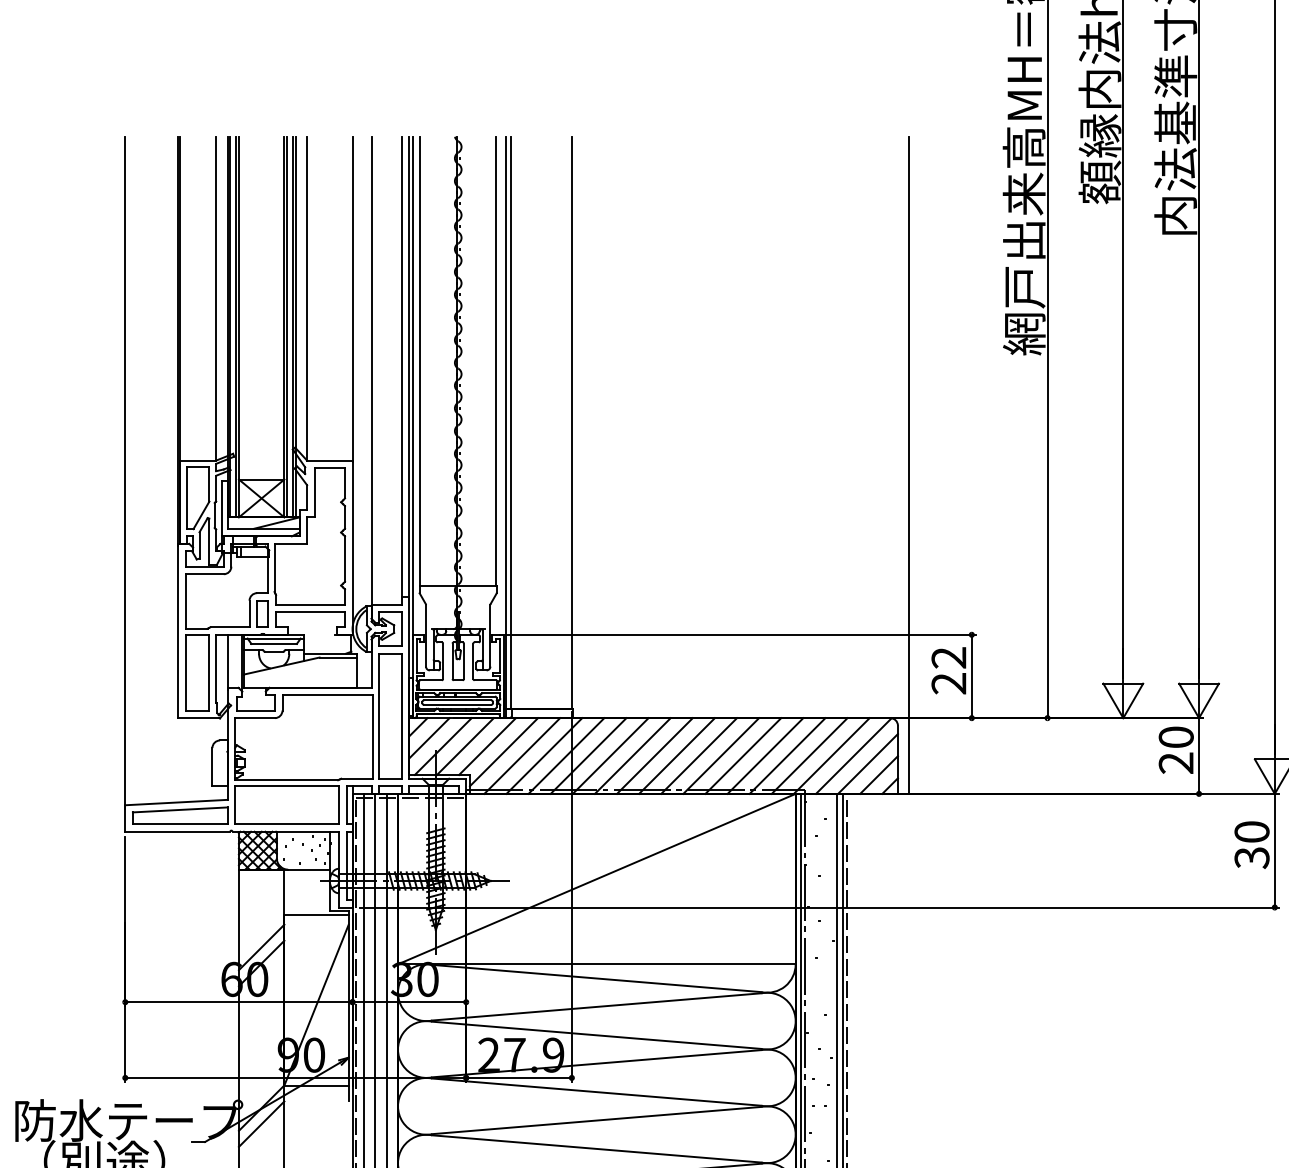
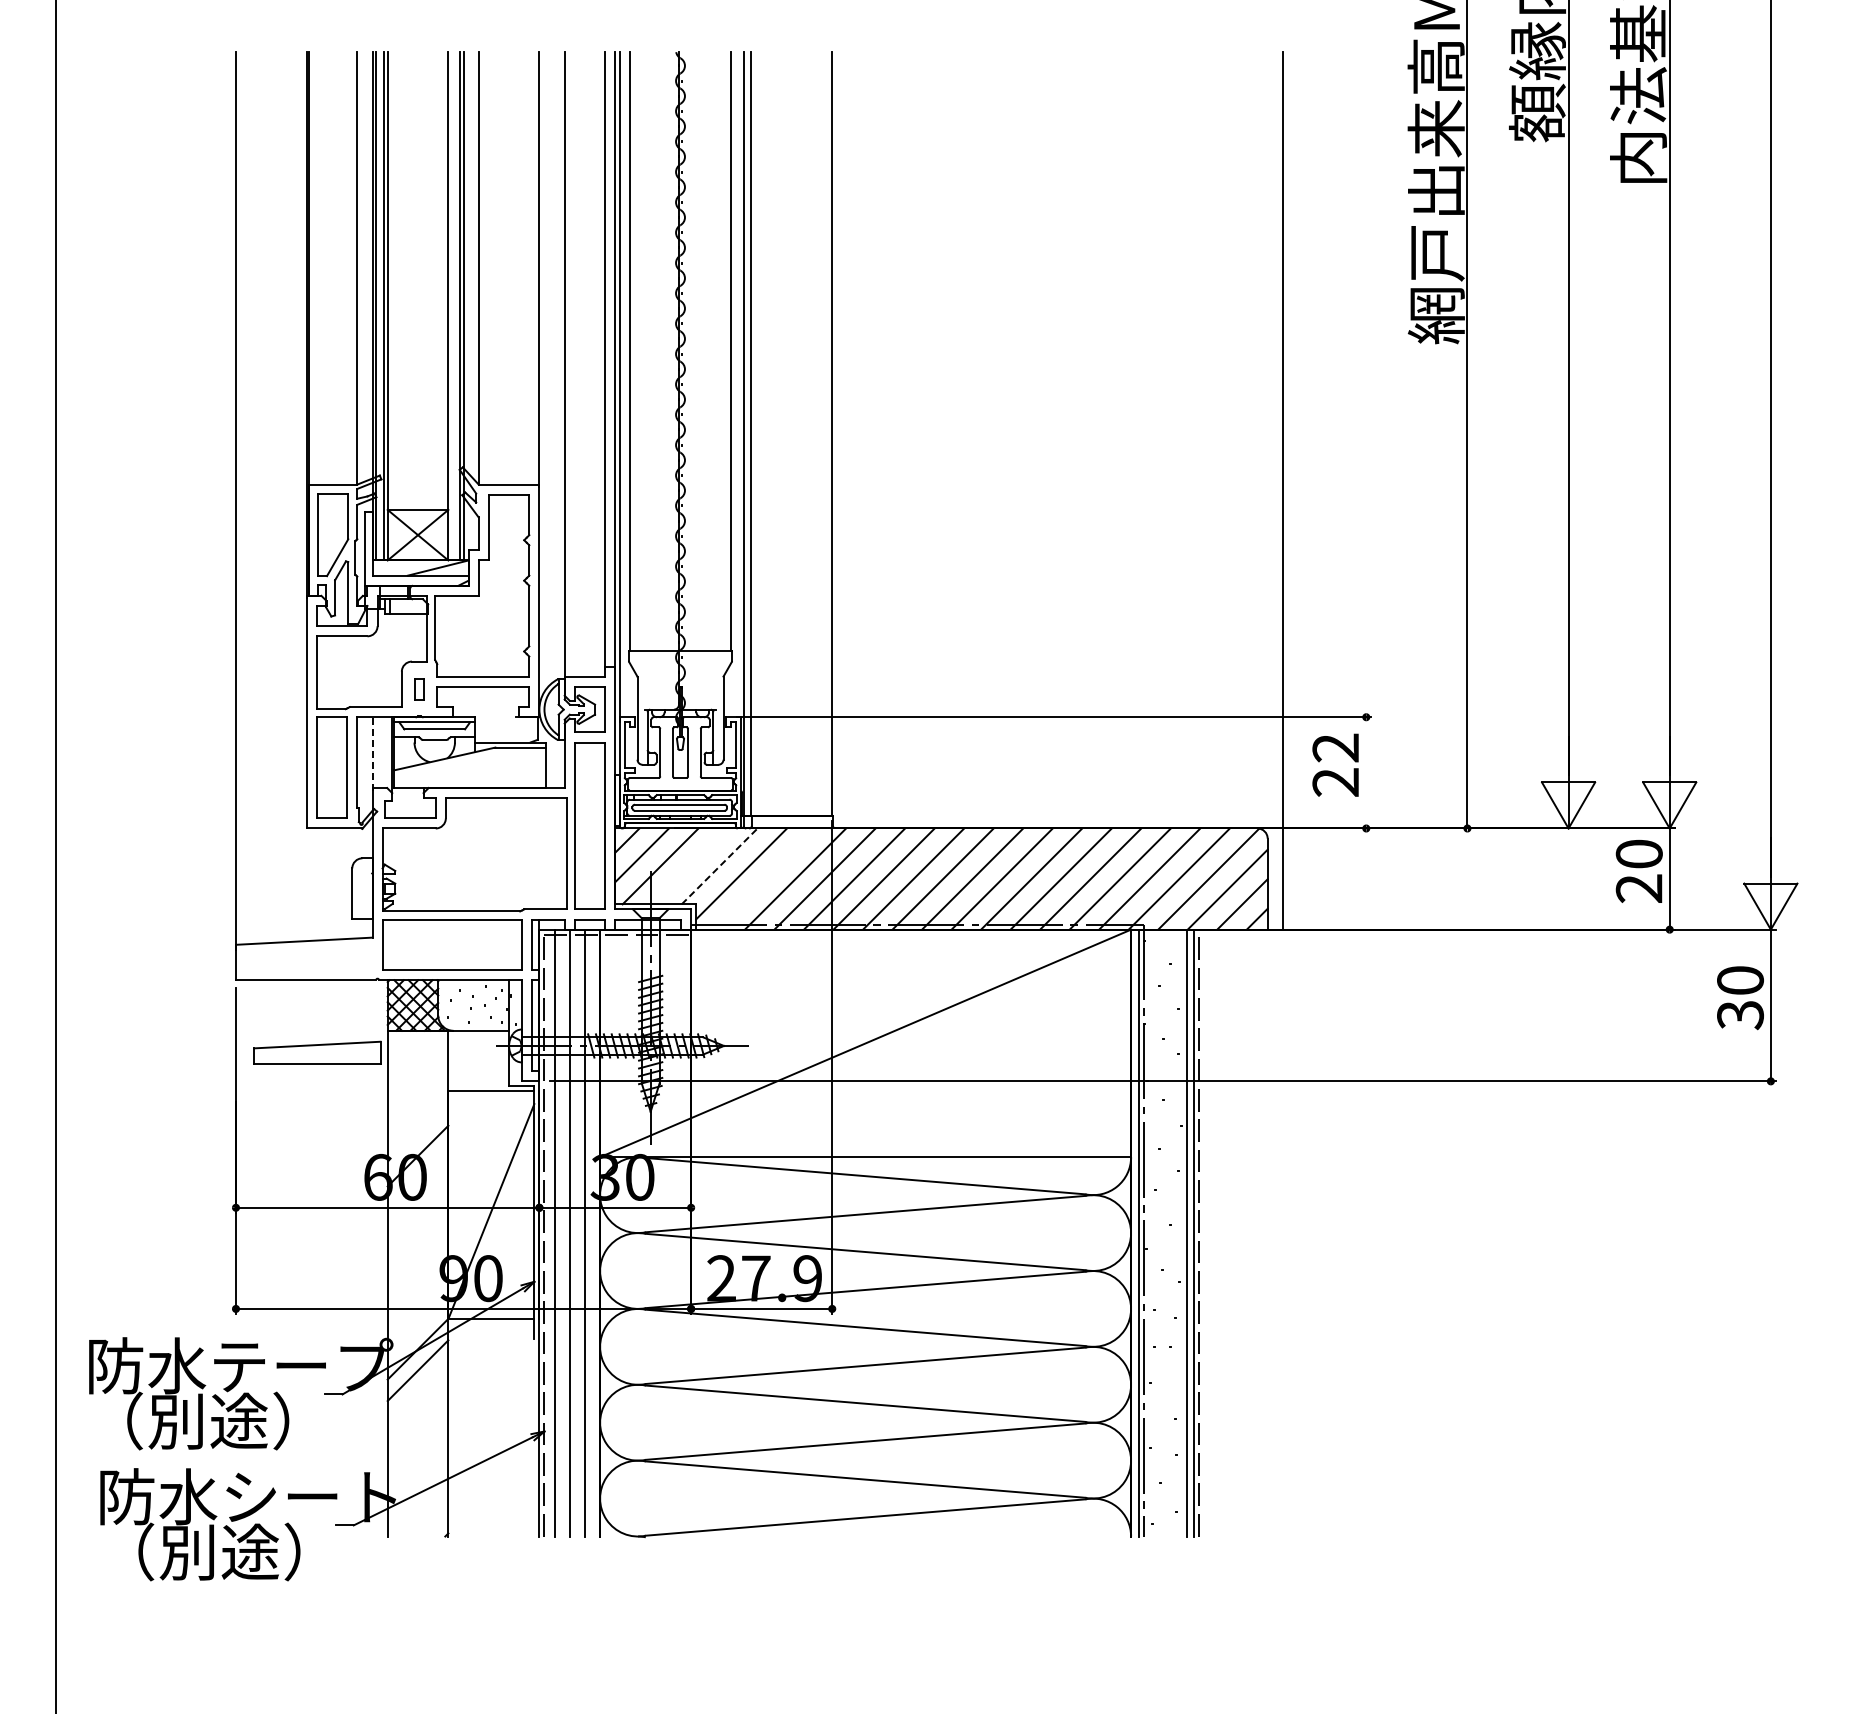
line: (286, 327) -> (451, 306), removed
part: (262, 614) -> (419, 689), size x0.6
line: (227, 661) -> (372, 753), solid -> dashed
line: (971, 676) -> (1366, 772), removed
line: (465, 746) -> (690, 866), removed
line: (487, 746) -> (719, 866), solid -> dashed
line: (521, 755) -> (765, 878), removed
part: (180, 815) -> (317, 1052), moved
line: (261, 947) -> (417, 1134), removed

